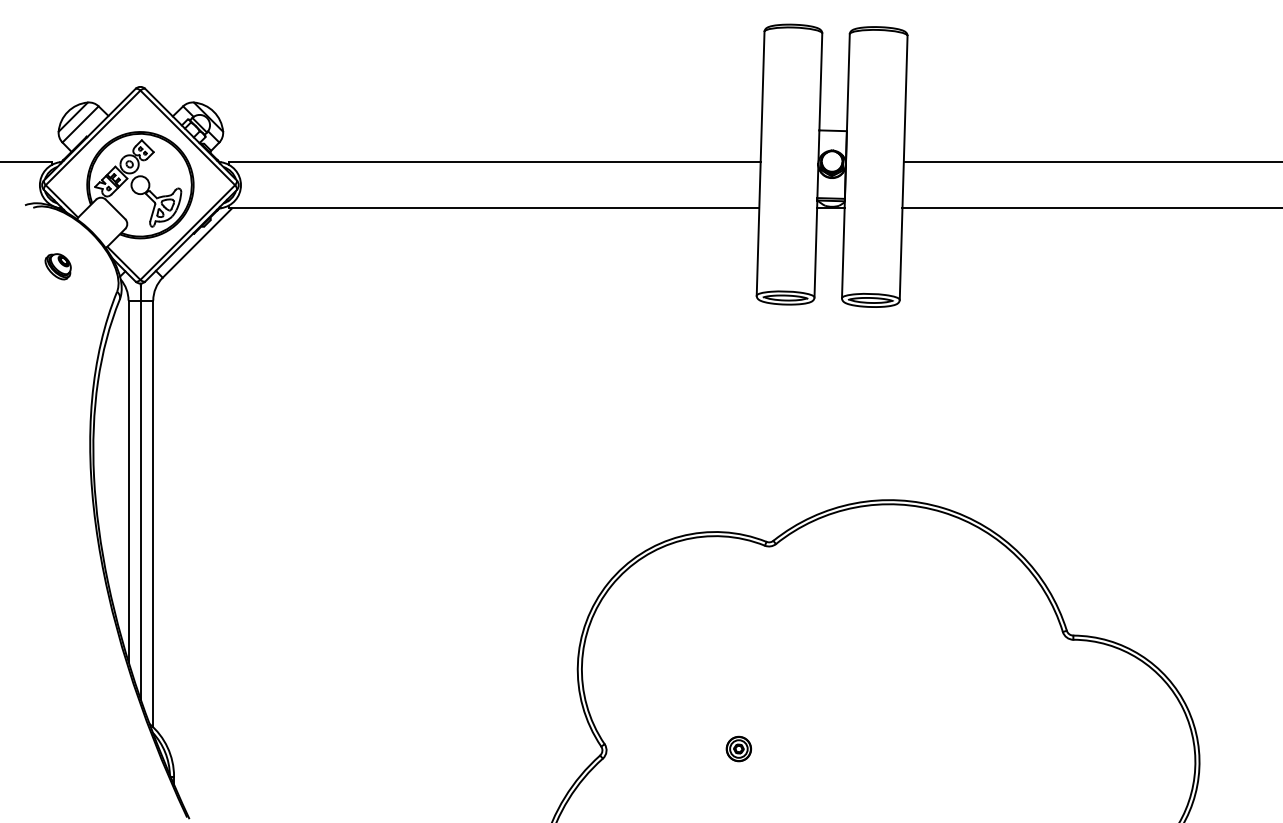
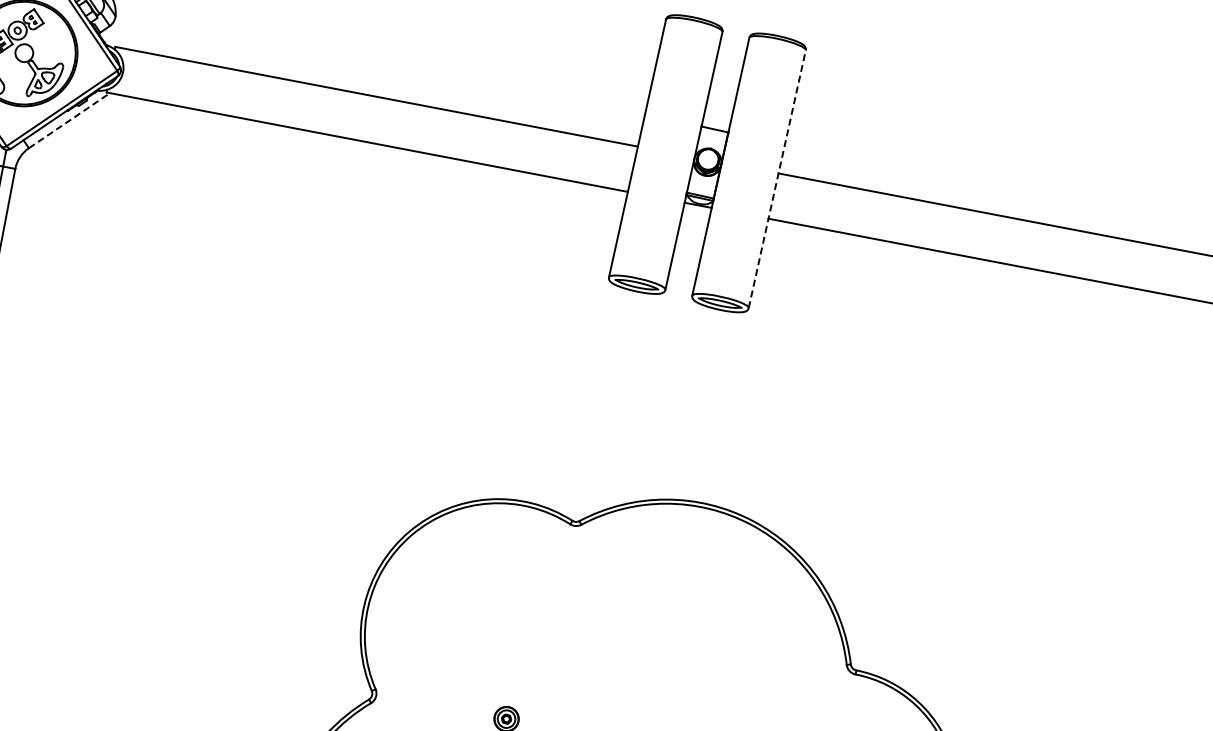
line: (903, 167) -> (777, 178), solid -> dashed
line: (197, 242) -> (69, 120), solid -> dashed

